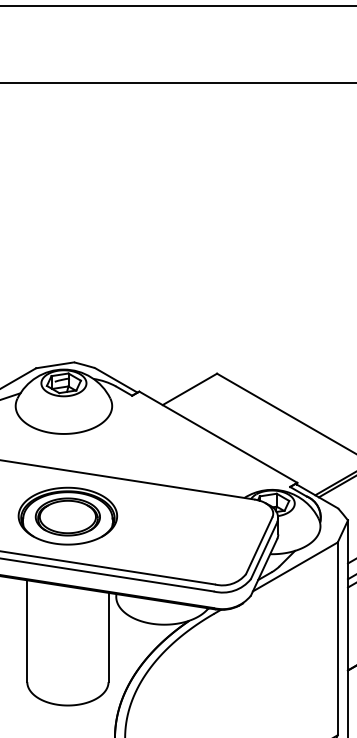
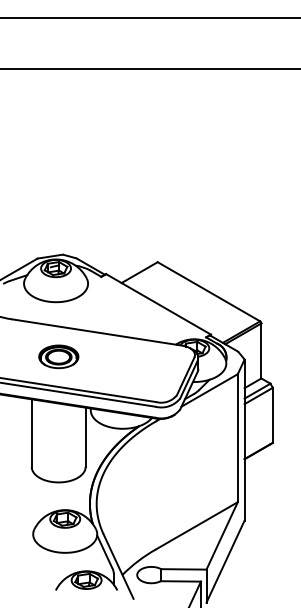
part: (67, 515) -> (58, 356), size x0.6

